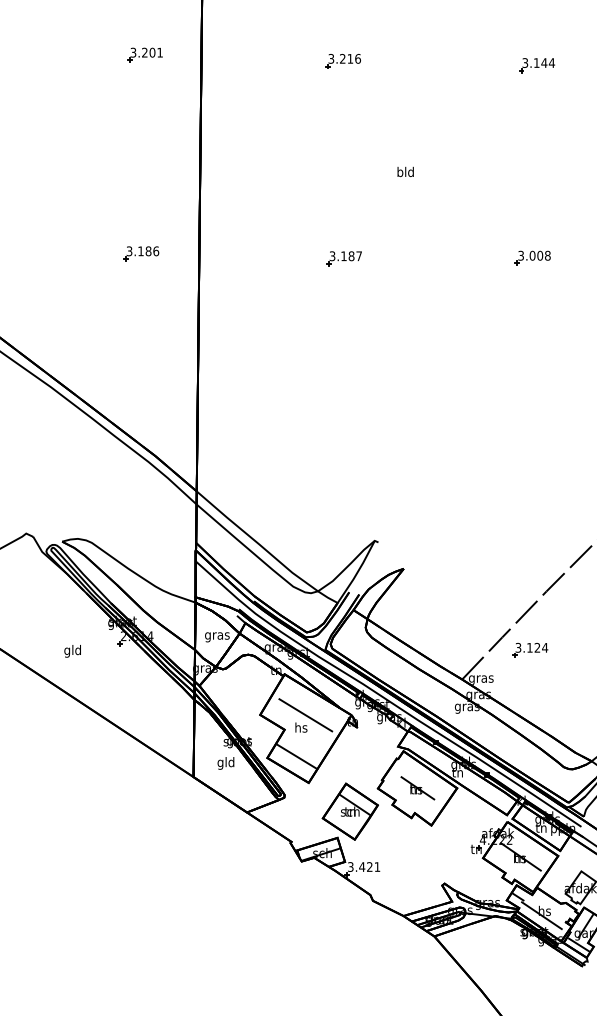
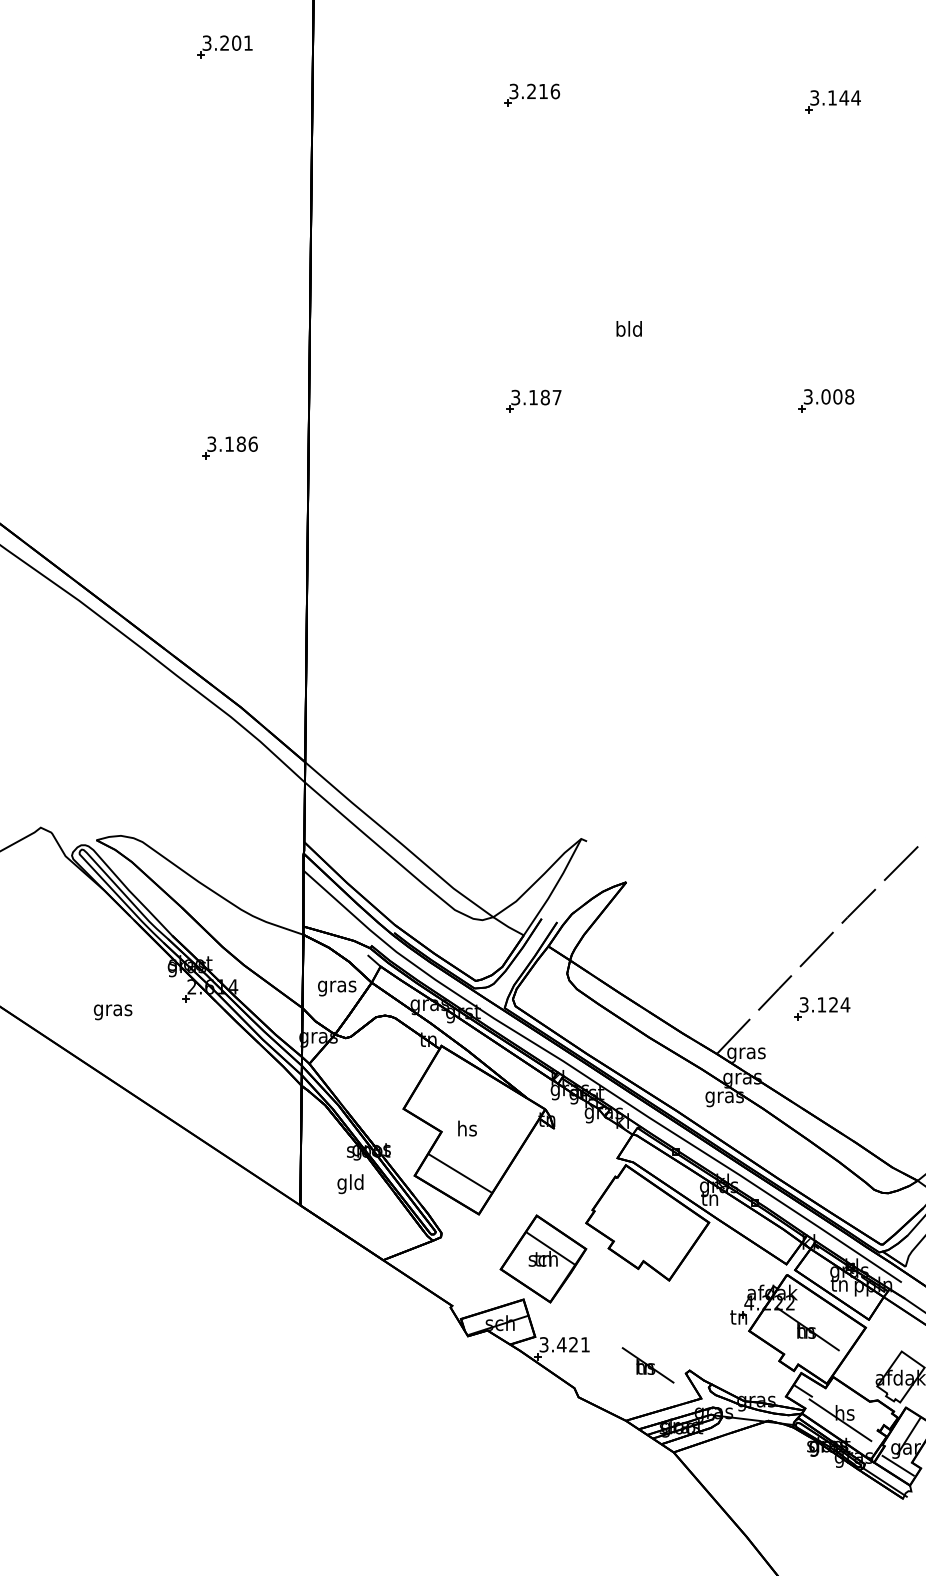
part: (144, 54) -> (224, 45), moved
text: (405, 171) -> (628, 328), moved
part: (141, 253) -> (230, 447), moved
text: (72, 651) -> (112, 1010), gld -> gras
line: (305, 715) -> (473, 1109), removed
part: (417, 788) -> (647, 1365), moved

